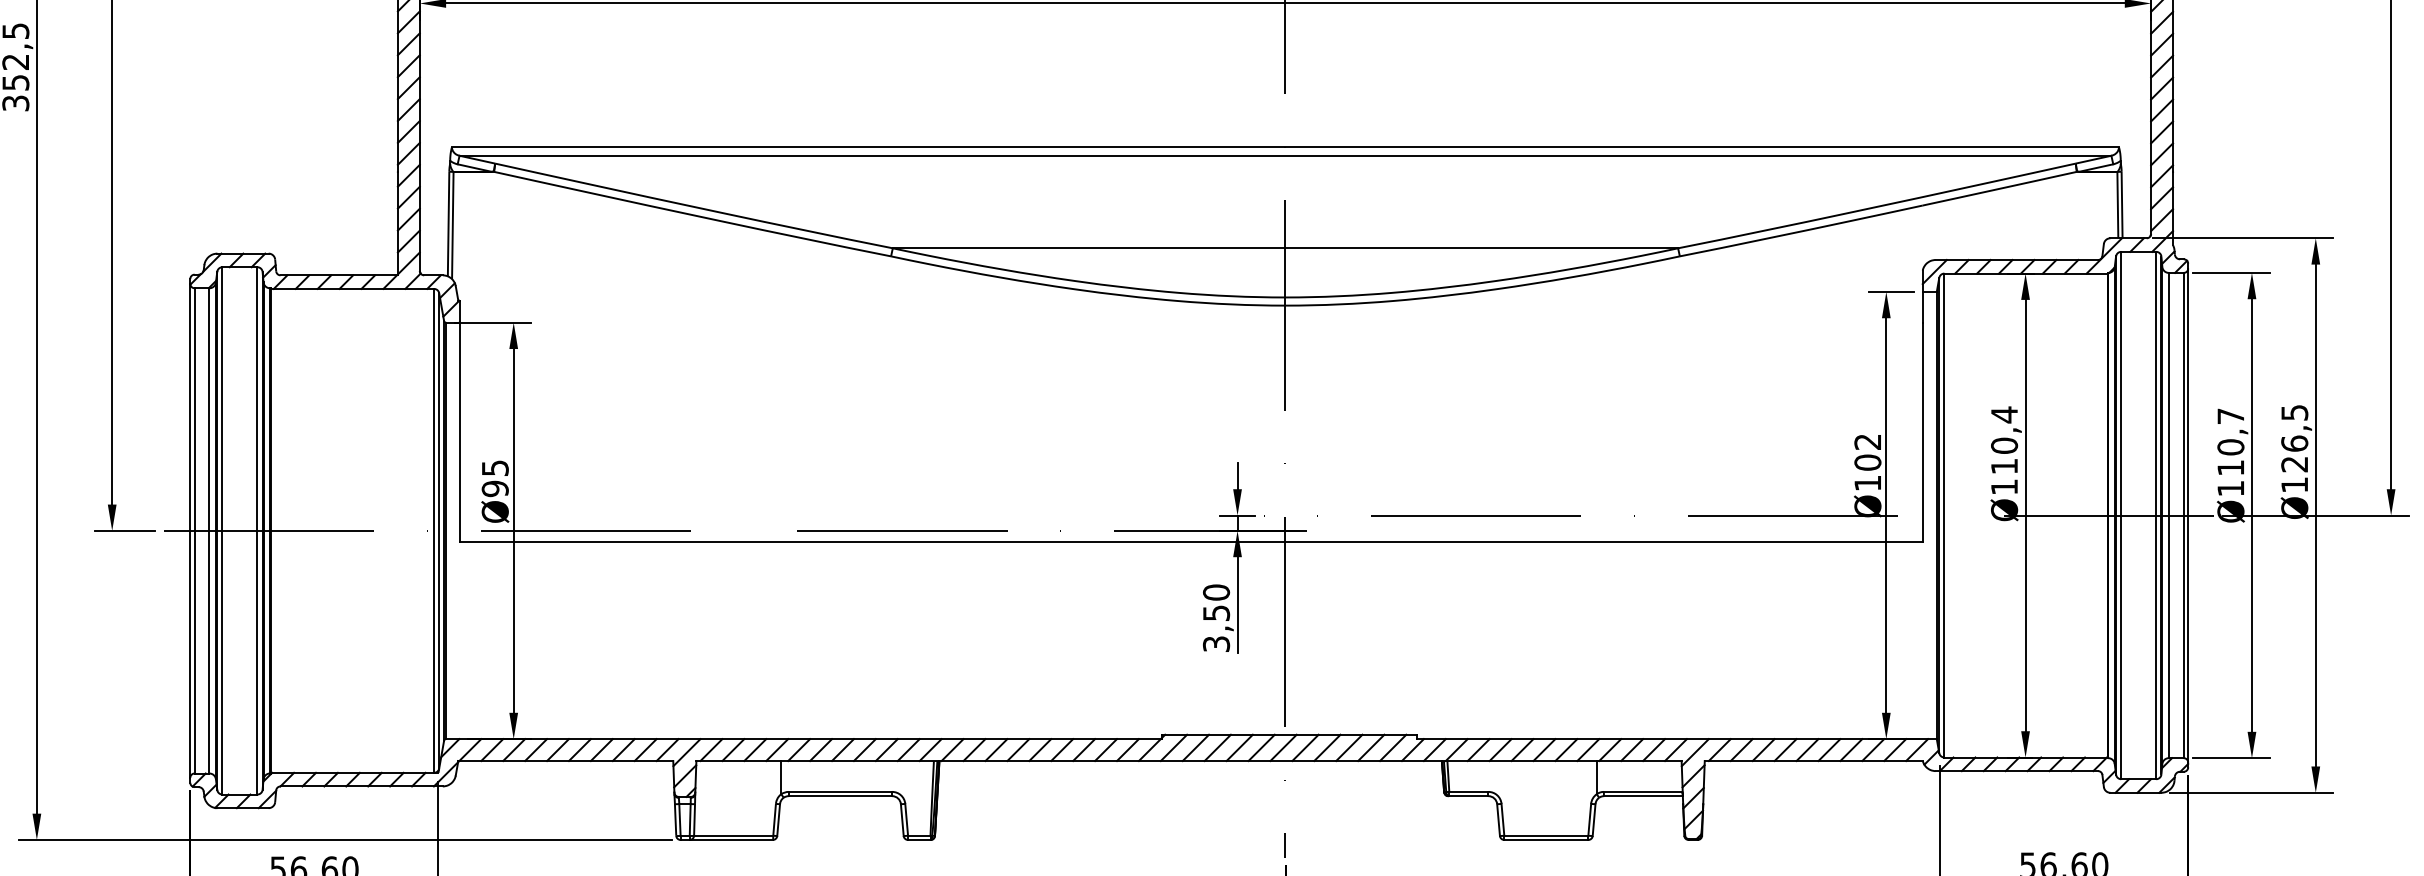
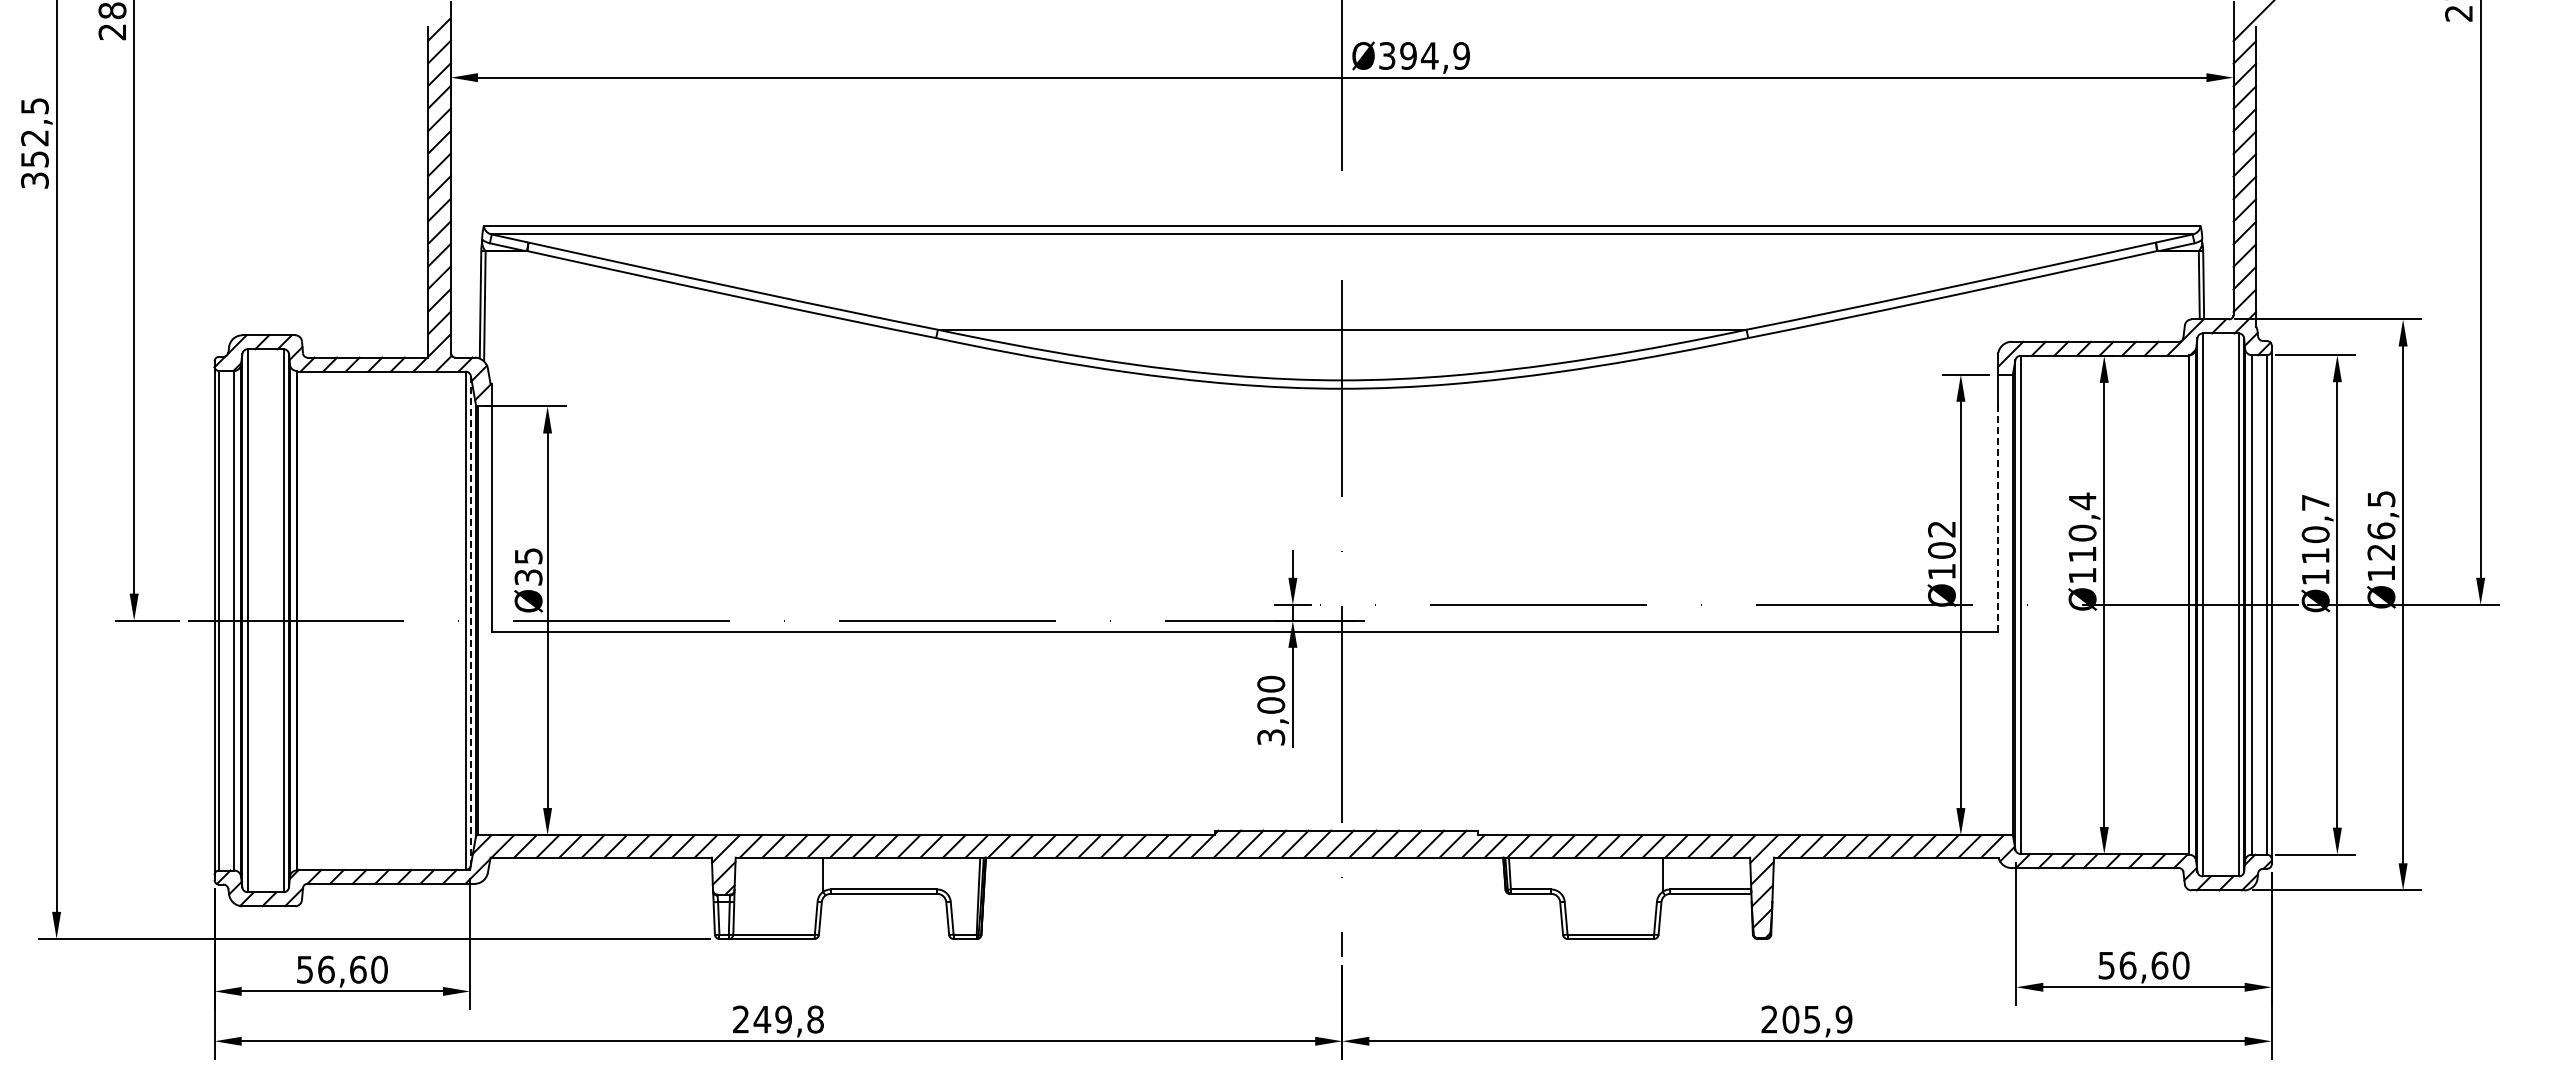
line: (1922, 432) -> (1998, 519), solid -> dashed
text: (495, 488) -> (528, 577), Ø95 -> Ø35
line: (438, 530) -> (470, 620), solid -> dashed
text: (1216, 613) -> (1271, 705), 3,50 -> 3,00

